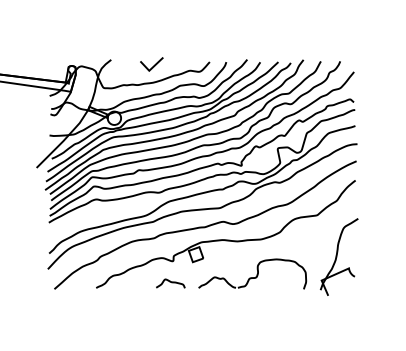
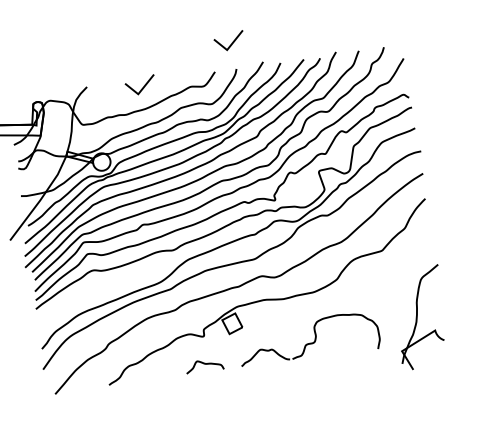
line: (225, 41) -> (231, 42), added
part: (339, 256) -> (420, 316), moved

